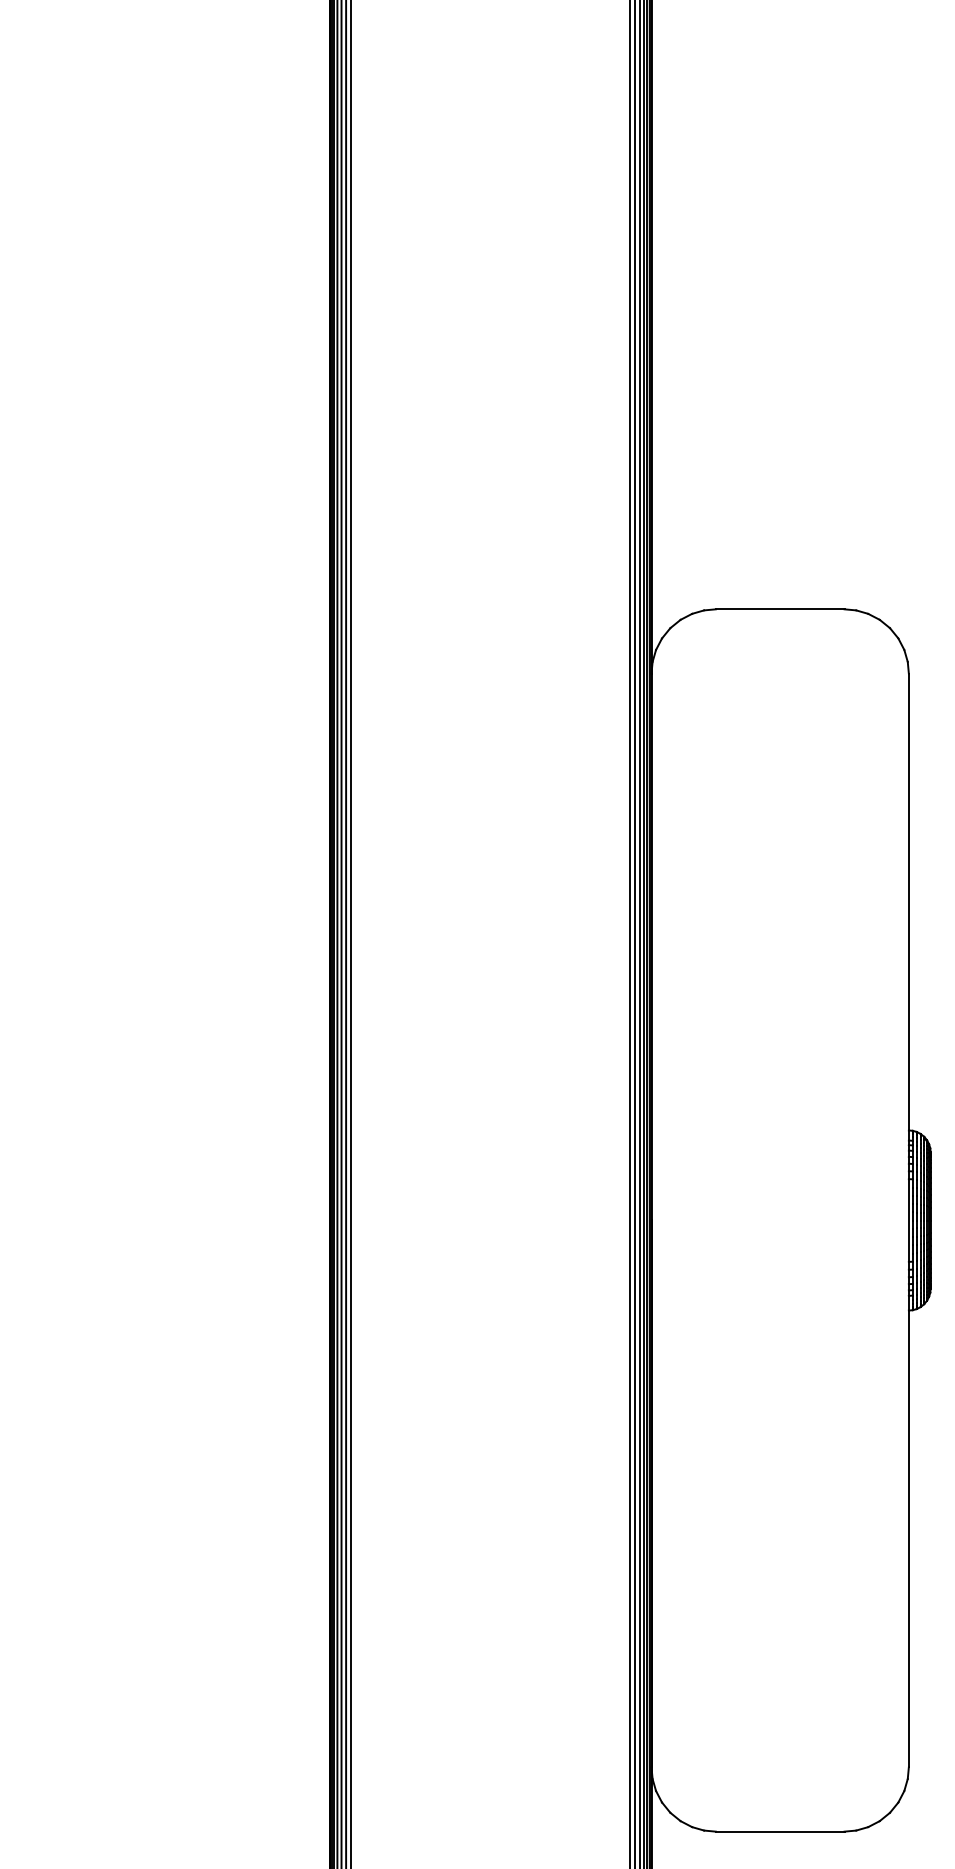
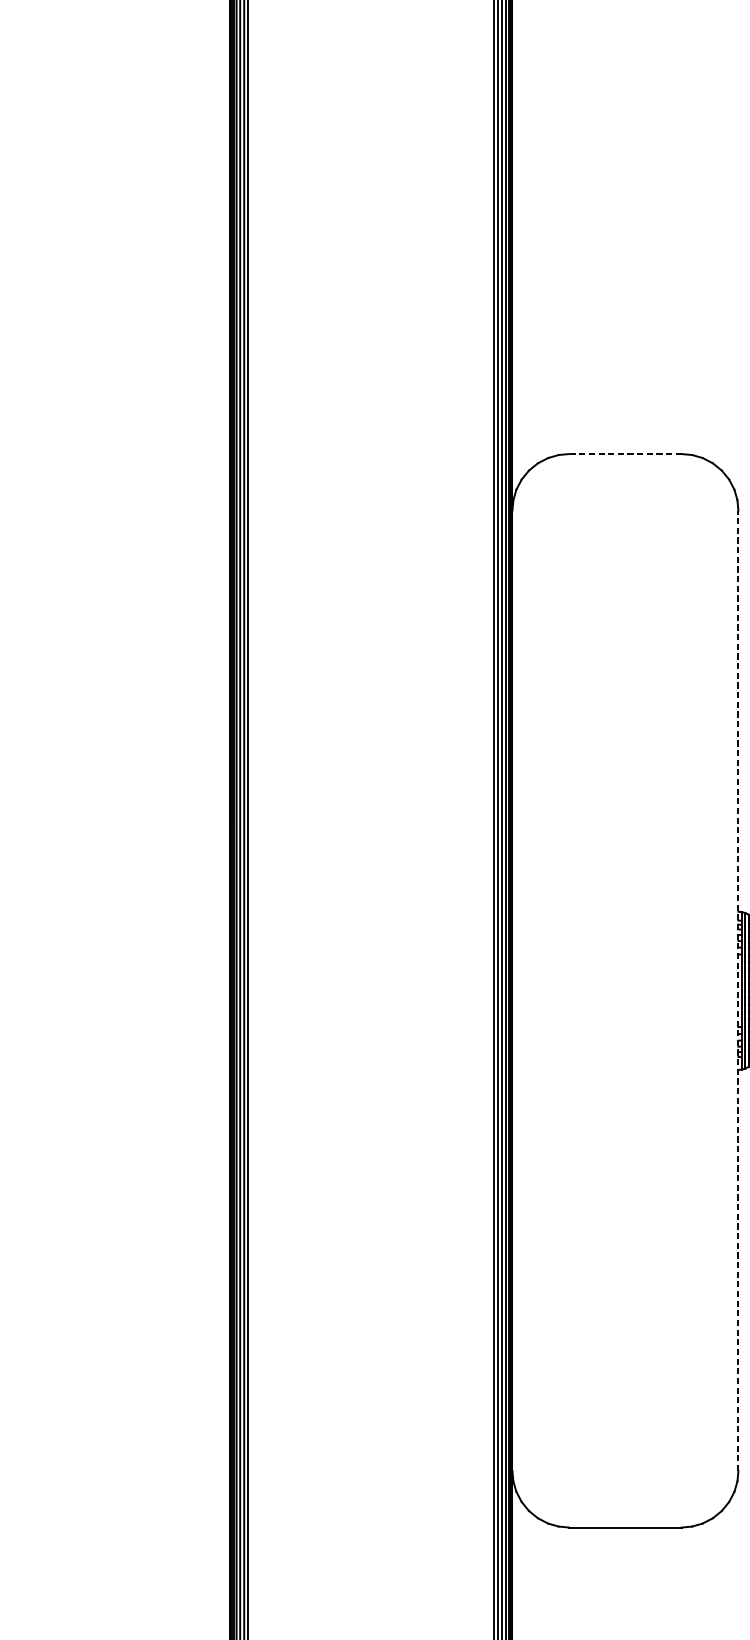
line: (779, 609) -> (624, 454), solid -> dashed
line: (908, 1220) -> (738, 990), solid -> dashed

